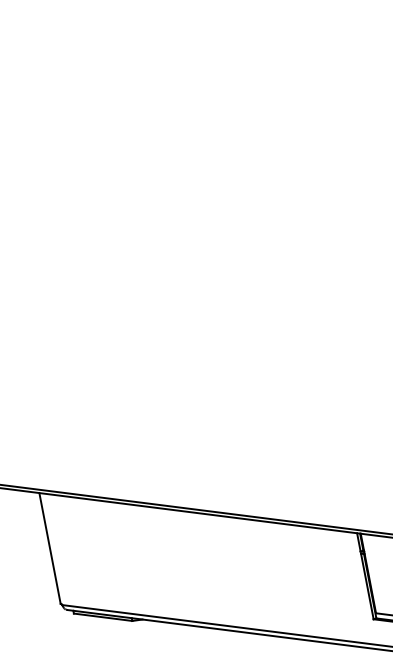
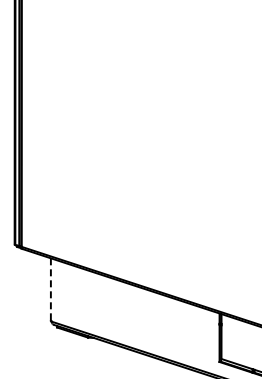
line: (49, 550) -> (50, 290), solid -> dashed

